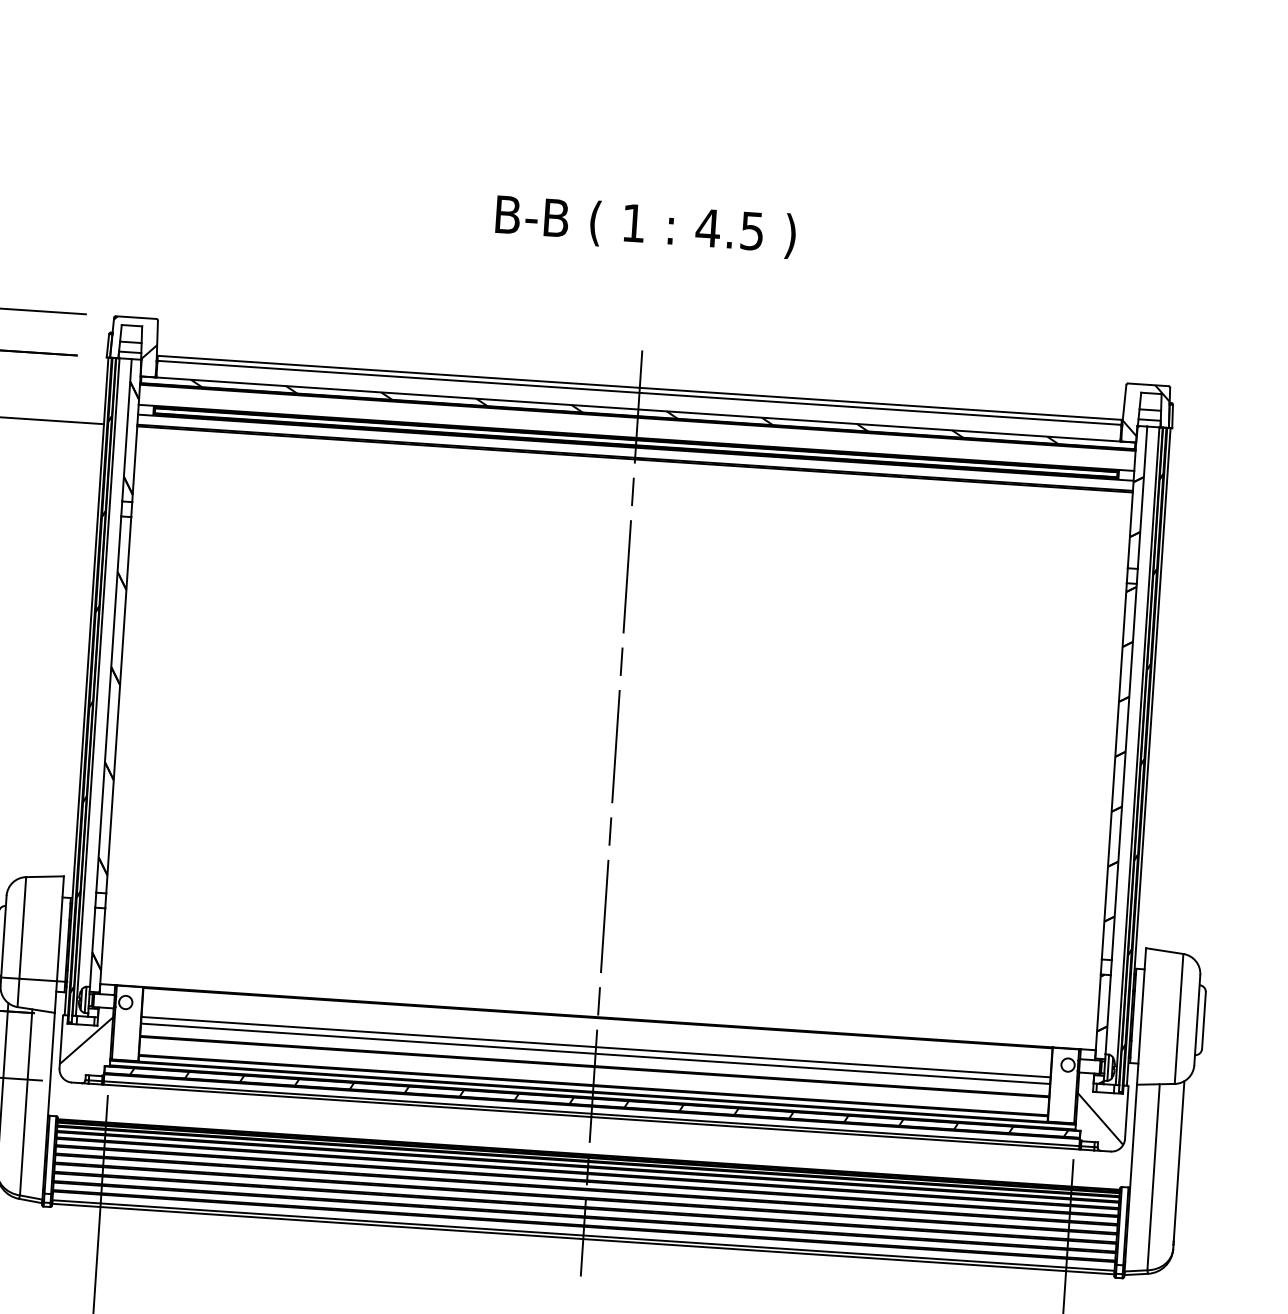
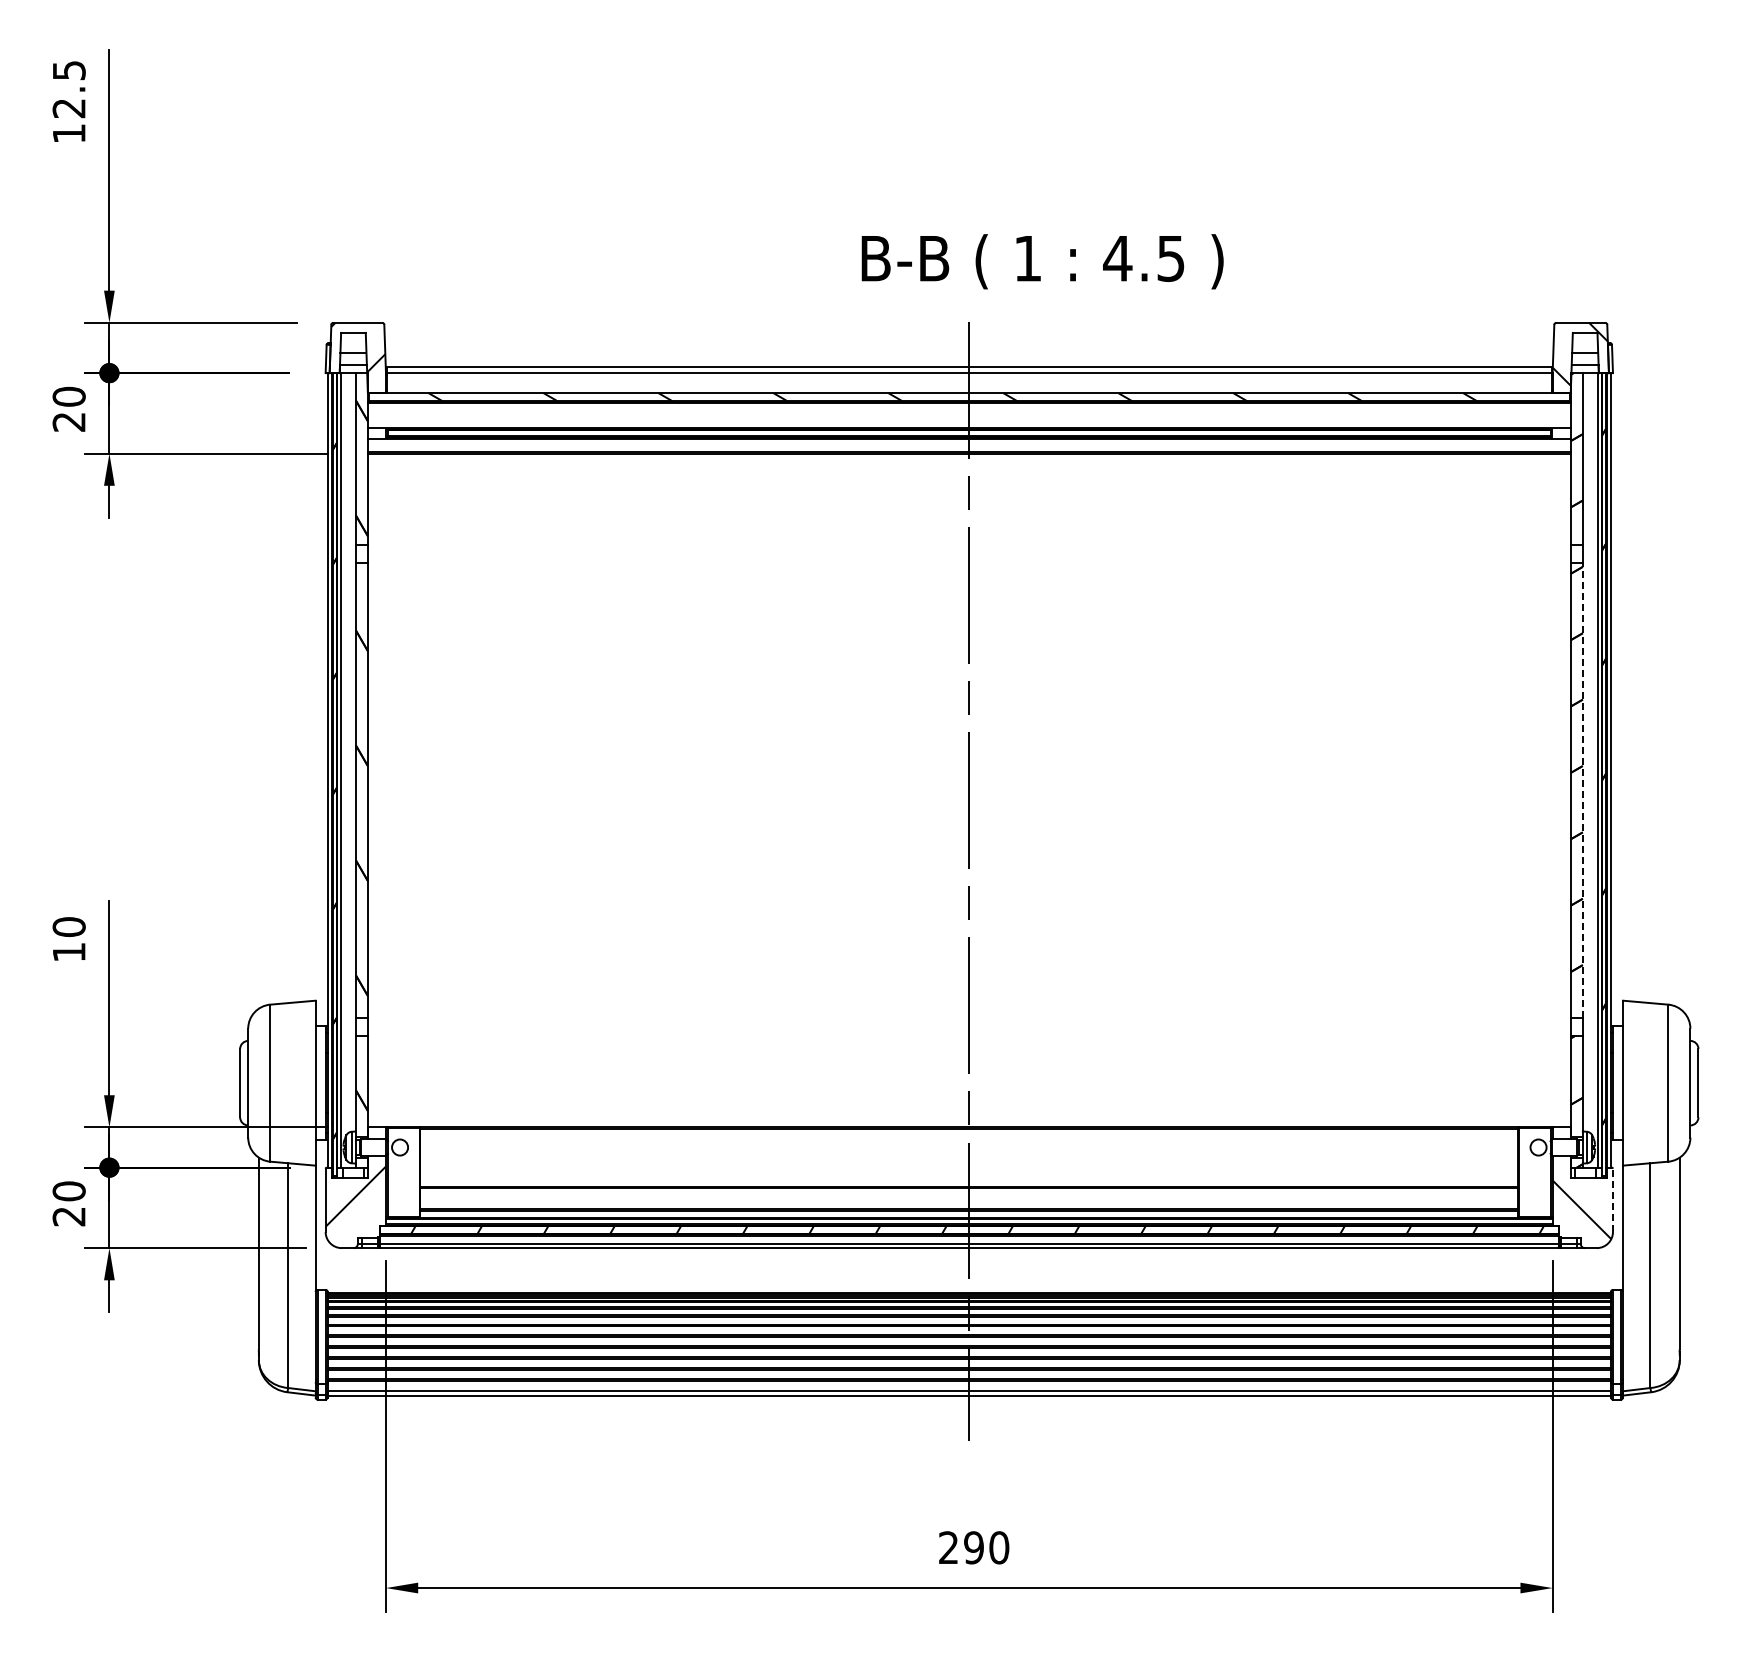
text: (645, 226) -> (1042, 261), moved
line: (1124, 772) -> (1582, 790), solid -> dashed
line: (596, 1047) -> (969, 1163), removed
line: (595, 1053) -> (969, 1171), removed
line: (1126, 1113) -> (1612, 1200), solid -> dashed

